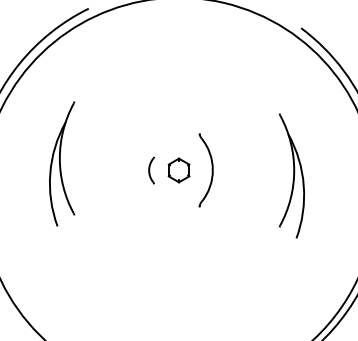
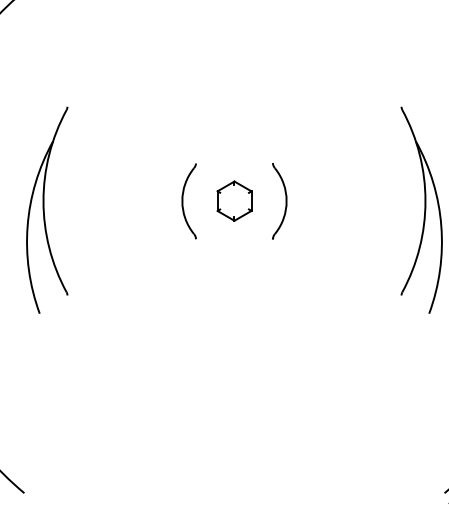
part: (62, 163) -> (47, 209), moved
part: (151, 170) -> (188, 201), size x1.67
part: (206, 170) -> (280, 201), size x0.62

